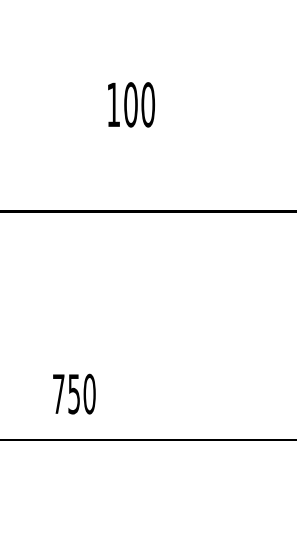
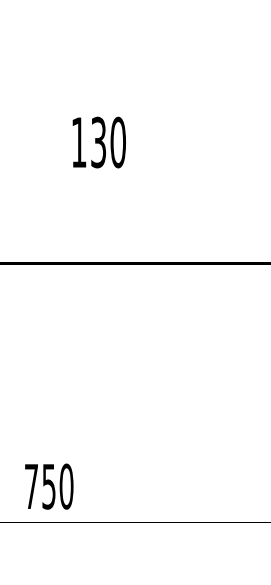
text: (130, 104) -> (98, 142), 100 -> 130
text: (74, 393) -> (49, 485), moved

